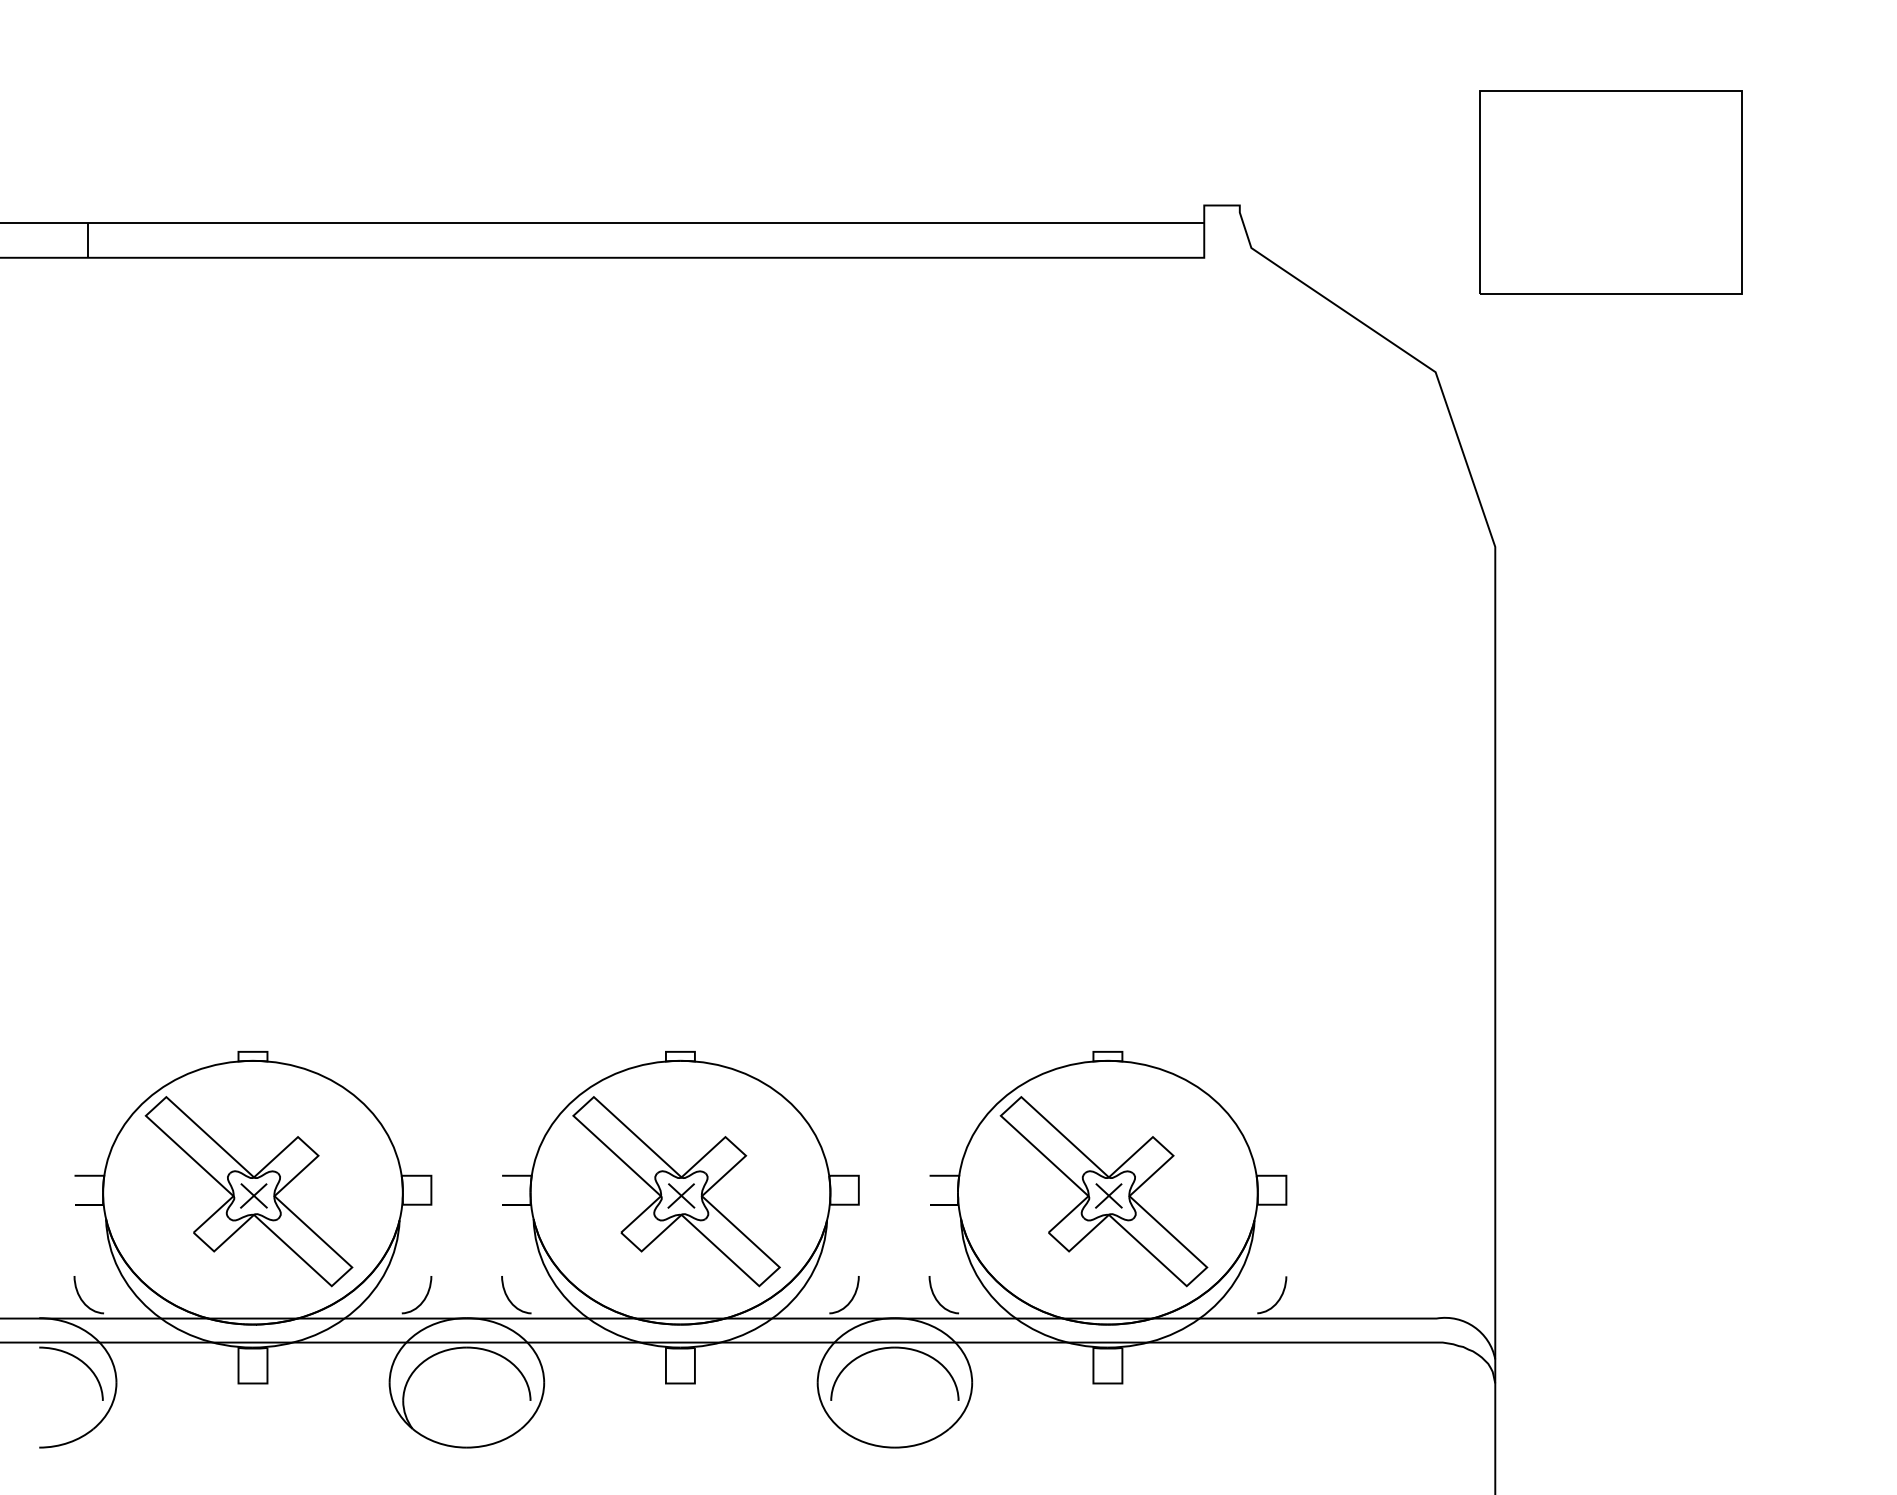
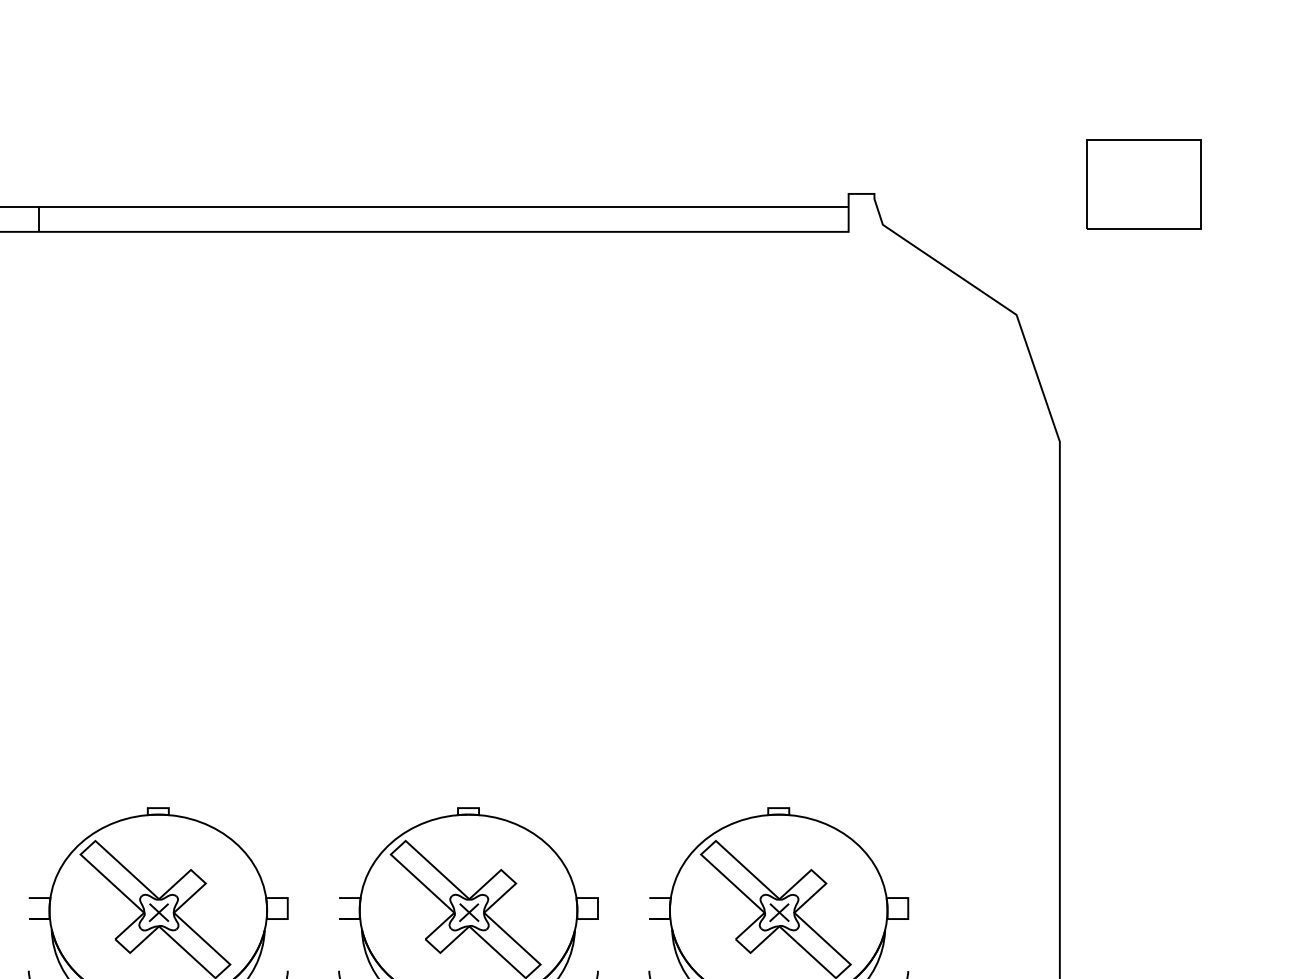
part: (1610, 192) -> (1143, 184), size x0.6

